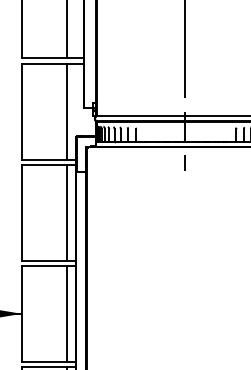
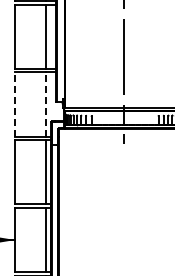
line: (22, 111) -> (15, 104), solid -> dashed
line: (67, 111) -> (45, 104), solid -> dashed

